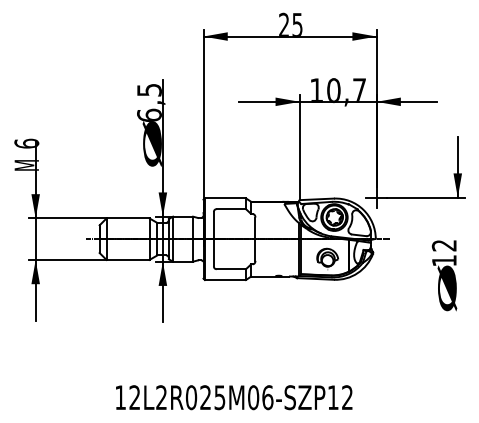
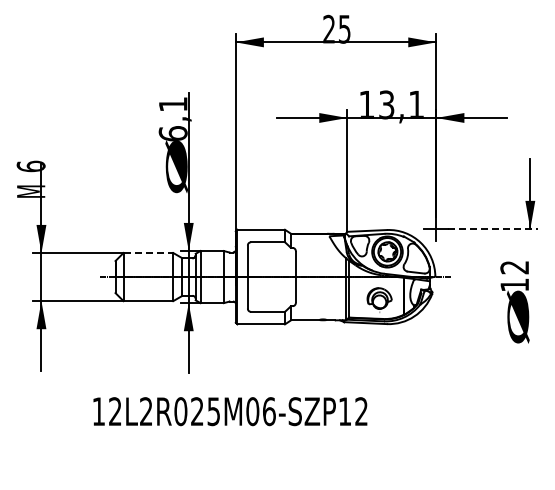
text: (149, 90) -> (173, 104), 6,5 -> 6,1
text: (346, 90) -> (401, 104), 10,7 -> 13,1
line: (425, 197) -> (493, 228), solid -> dashed
line: (128, 218) -> (148, 253), solid -> dashed
text: (444, 275) -> (514, 302), moved
text: (234, 397) -> (230, 411), moved

